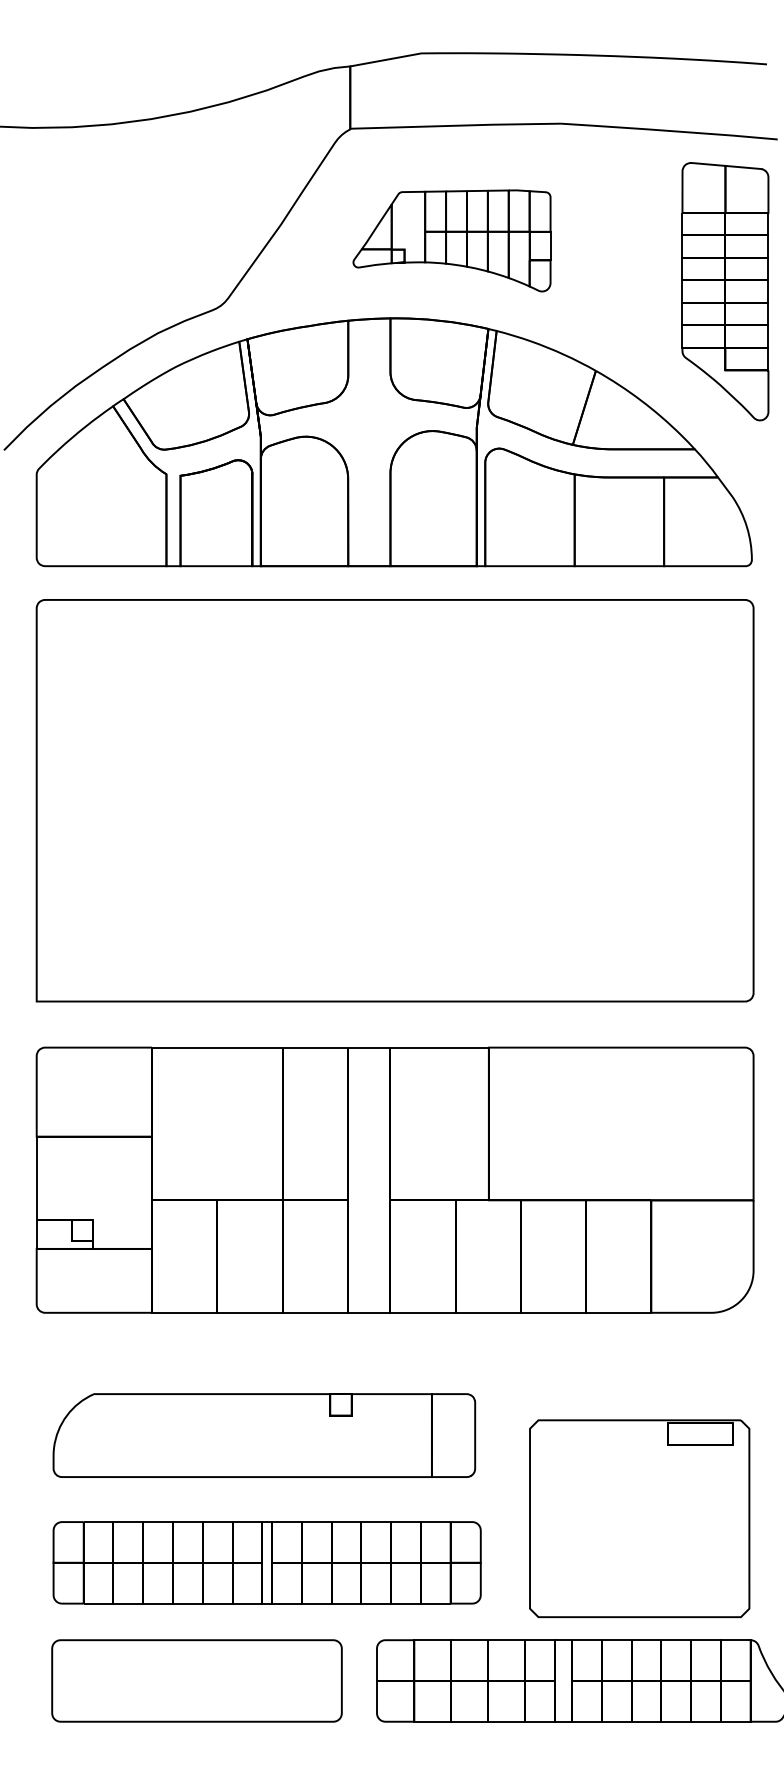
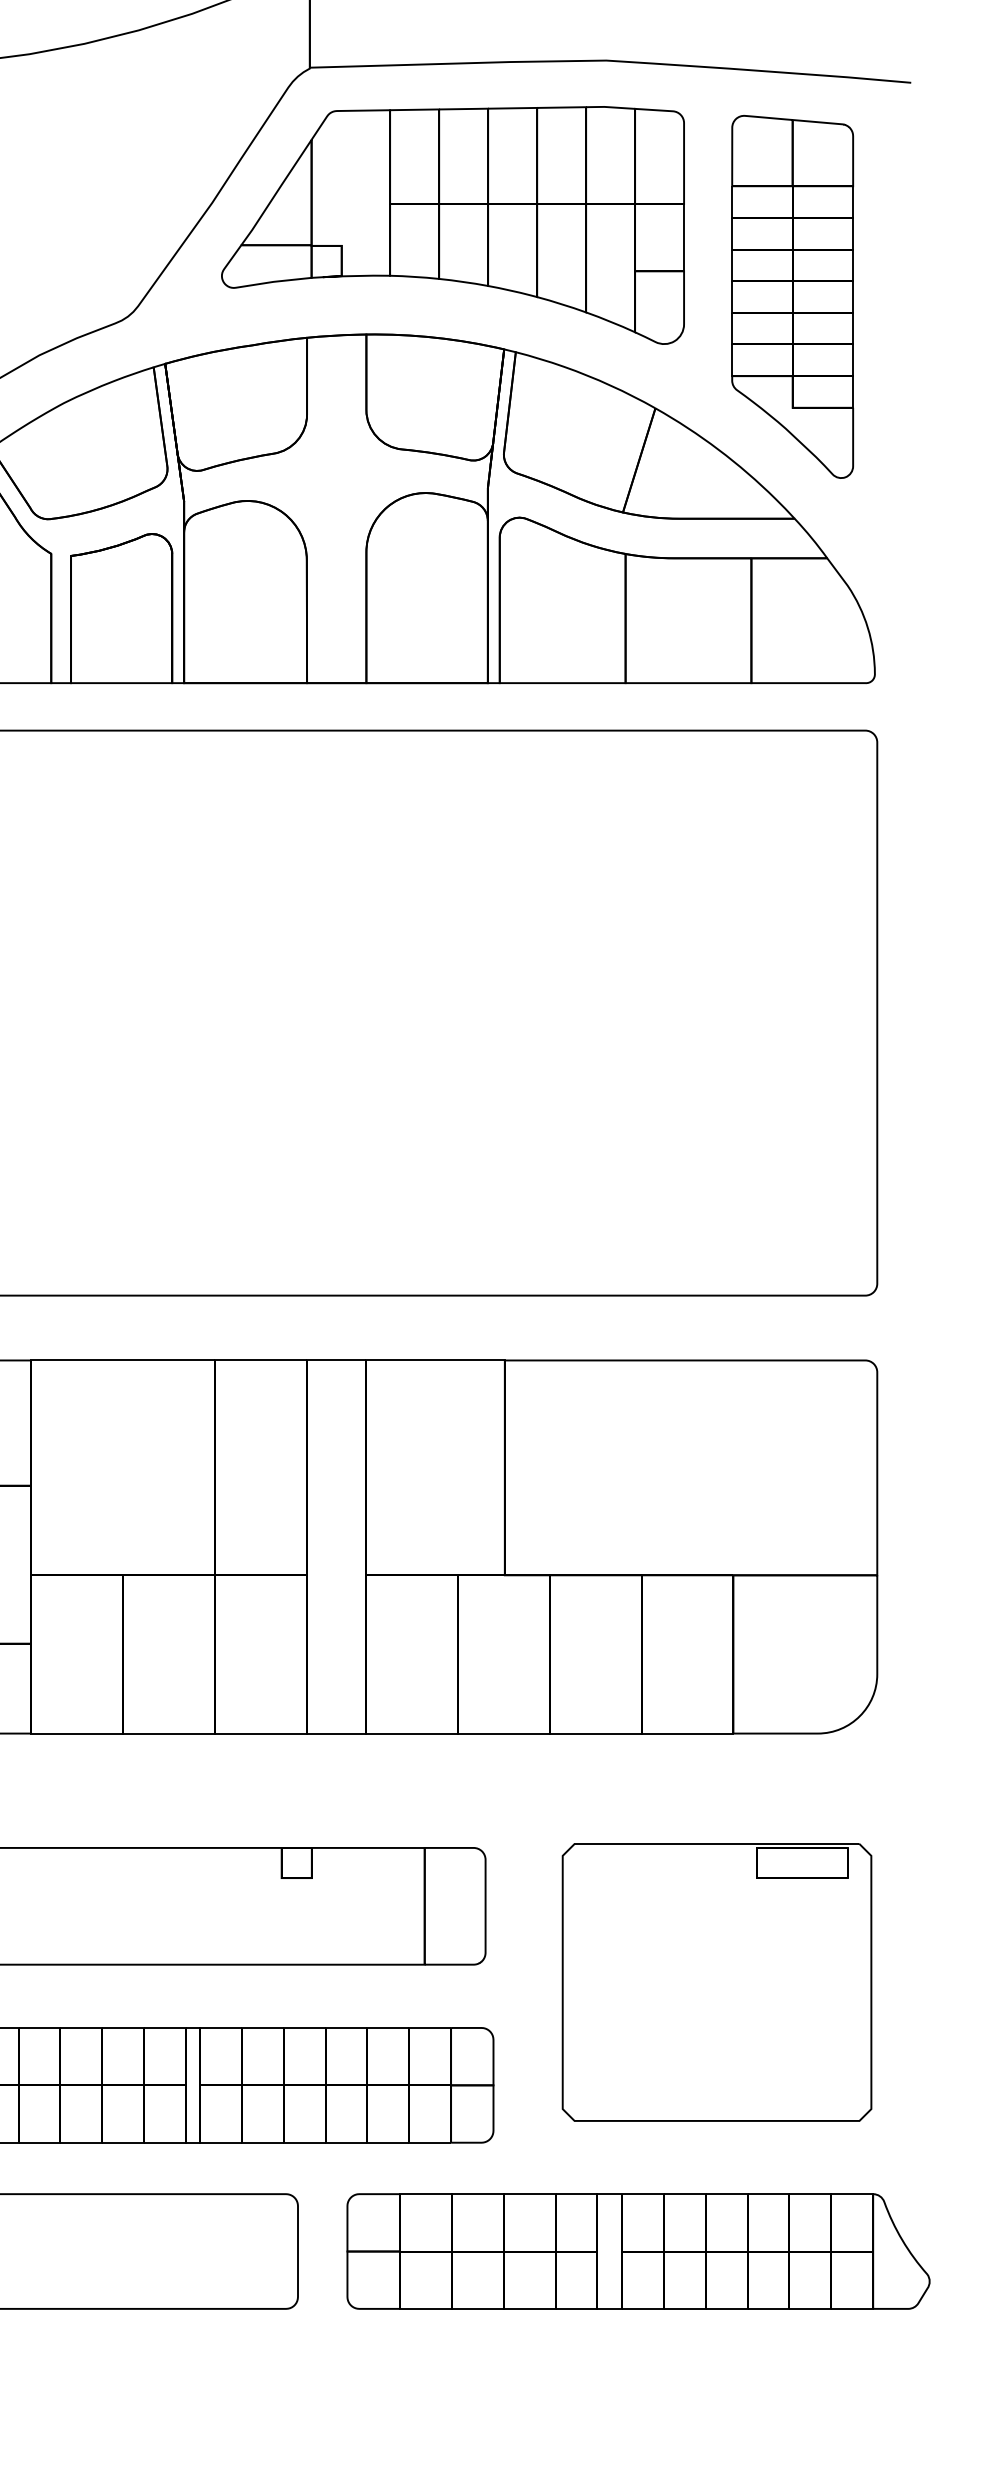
part: (451, 240) -> (452, 224), size x1.67
part: (725, 291) -> (792, 296), moved
part: (639, 1518) -> (716, 1982), moved

